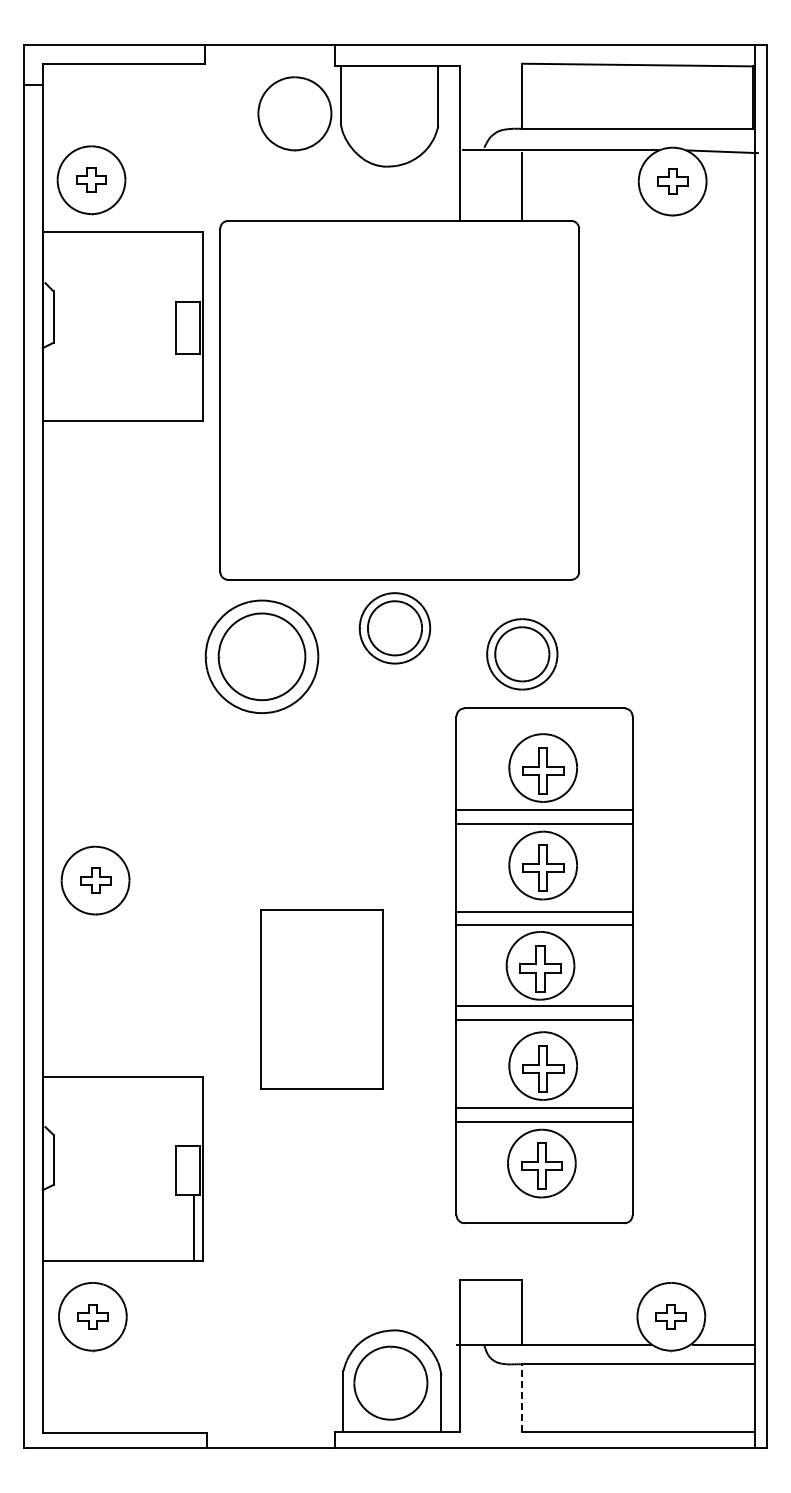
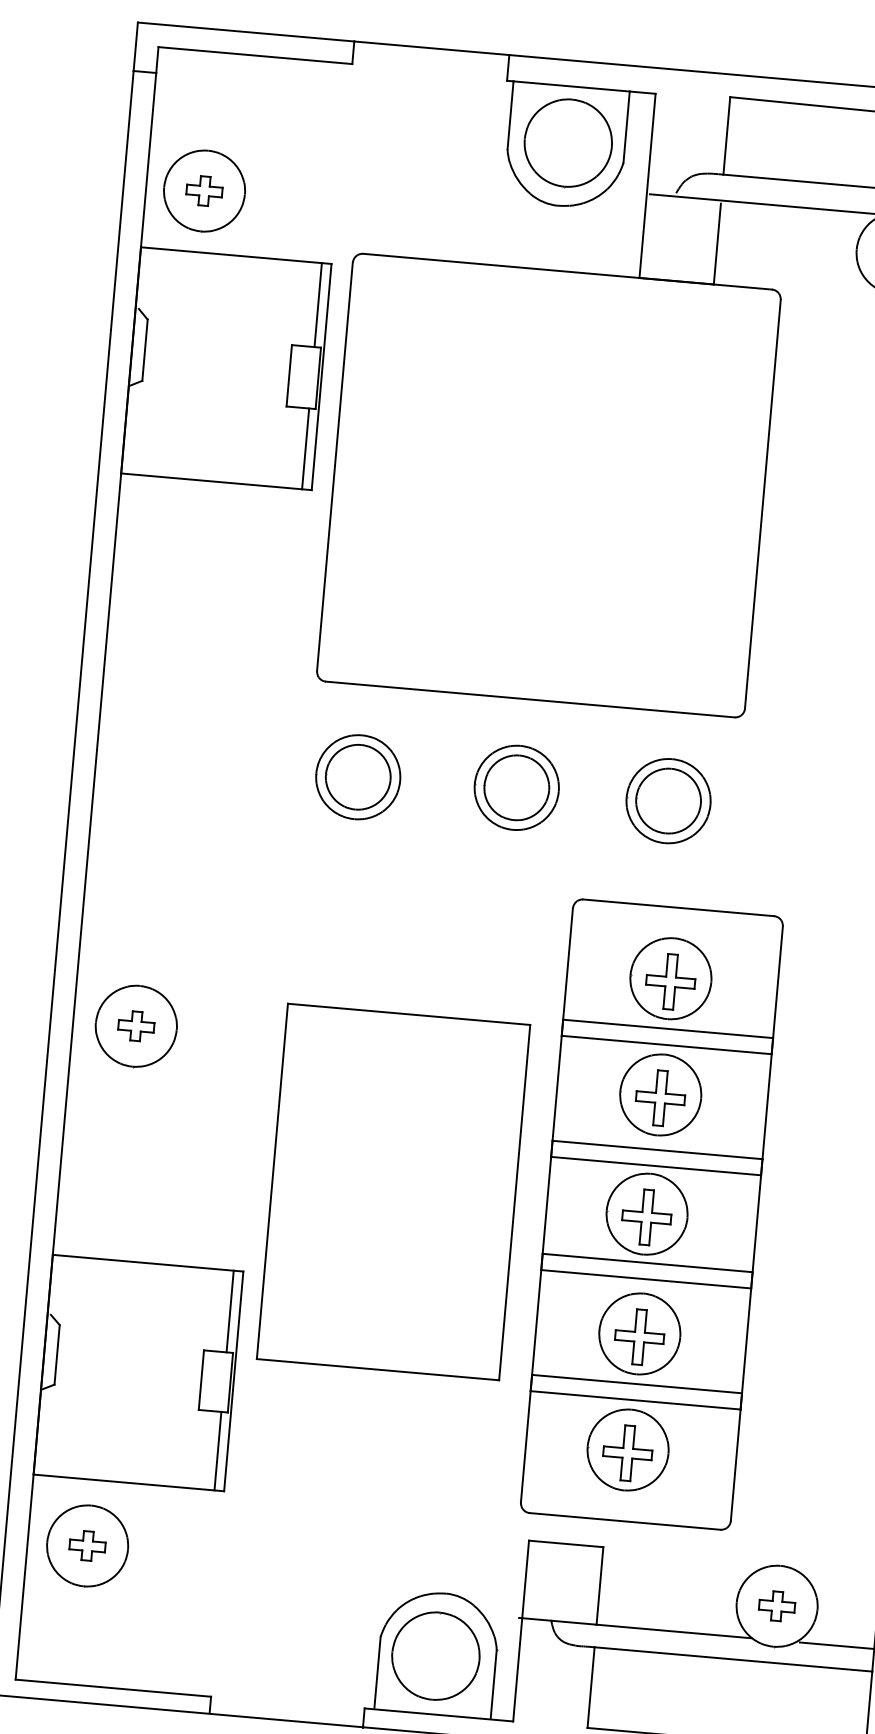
part: (294, 113) -> (567, 142), moved
line: (194, 266) -> (318, 304), added
line: (194, 387) -> (305, 448), added
part: (394, 628) -> (516, 787), moved
part: (262, 657) -> (358, 777), size x0.62
part: (544, 965) -> (651, 1214), moved
part: (321, 999) -> (393, 1191), size x1.67
line: (194, 1111) -> (230, 1311), added
line: (522, 1398) -> (591, 1688), dashed -> solid

